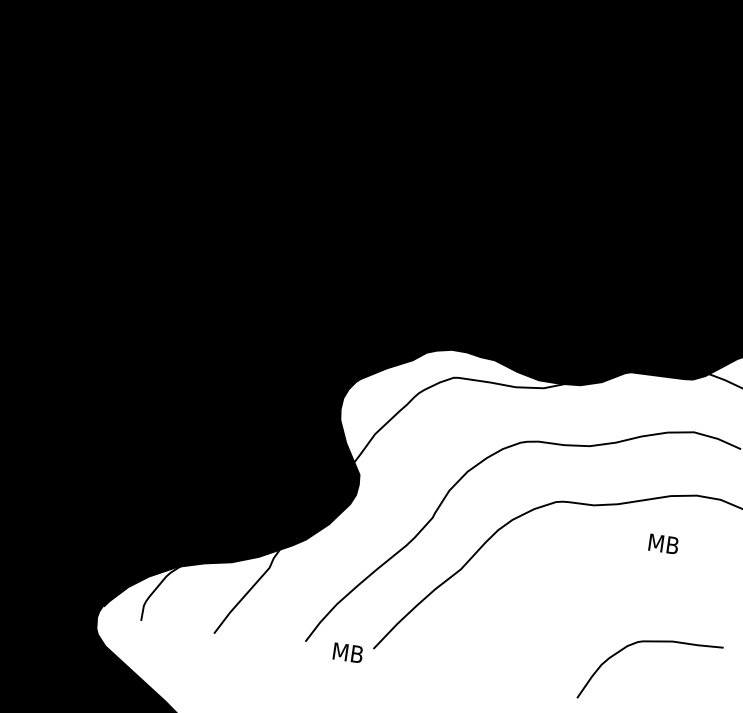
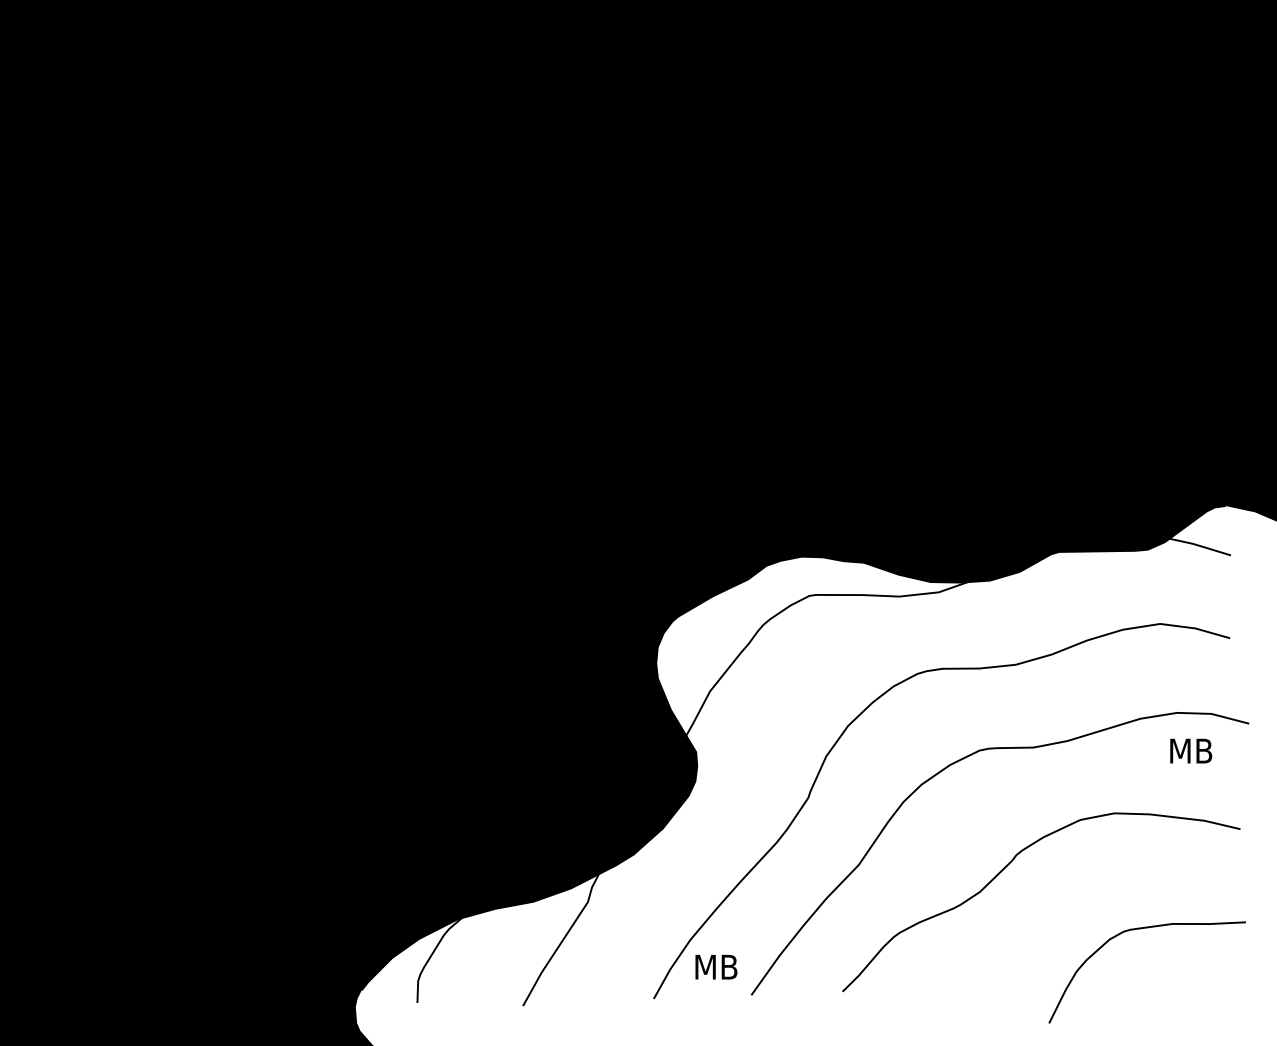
text: (664, 543) -> (1191, 750), moved
curve: (563, 585) -> (1006, 867), added
text: (348, 652) -> (716, 966), moved

